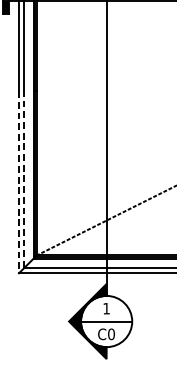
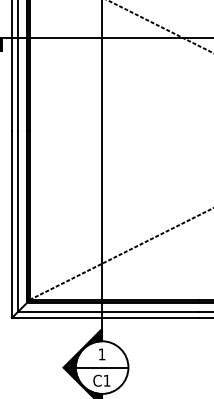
line: (24, 179) -> (17, 221), dashed -> solid
line: (18, 182) -> (11, 224), dashed -> solid
text: (110, 334) -> (106, 380), C0 -> C1

